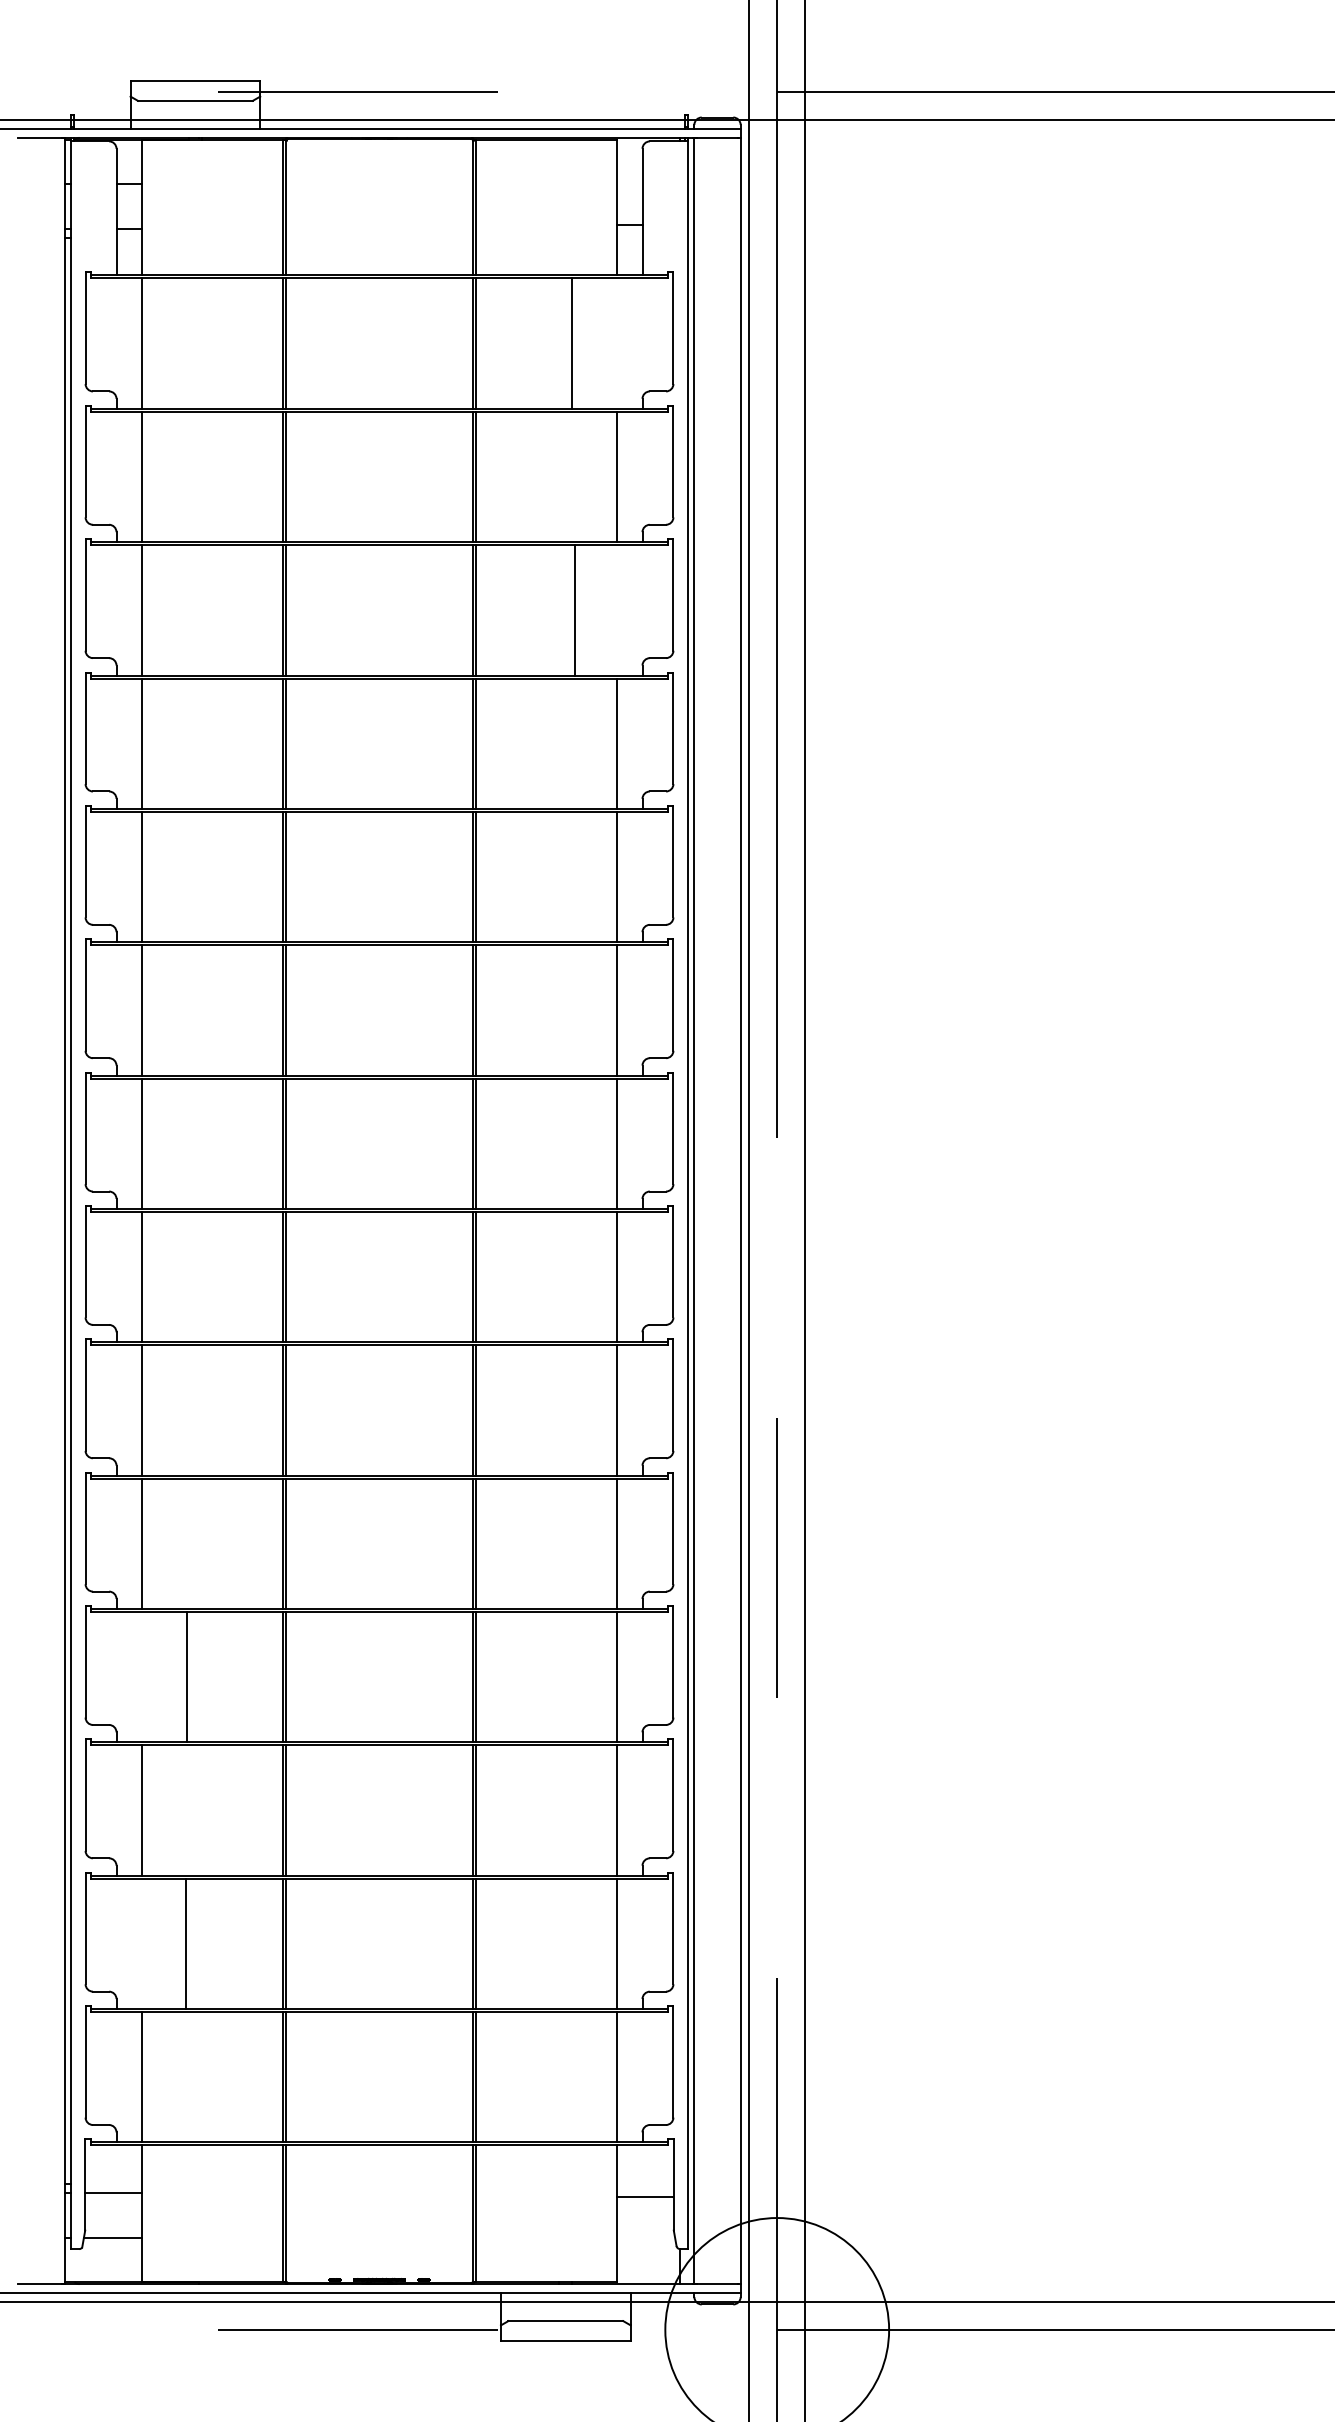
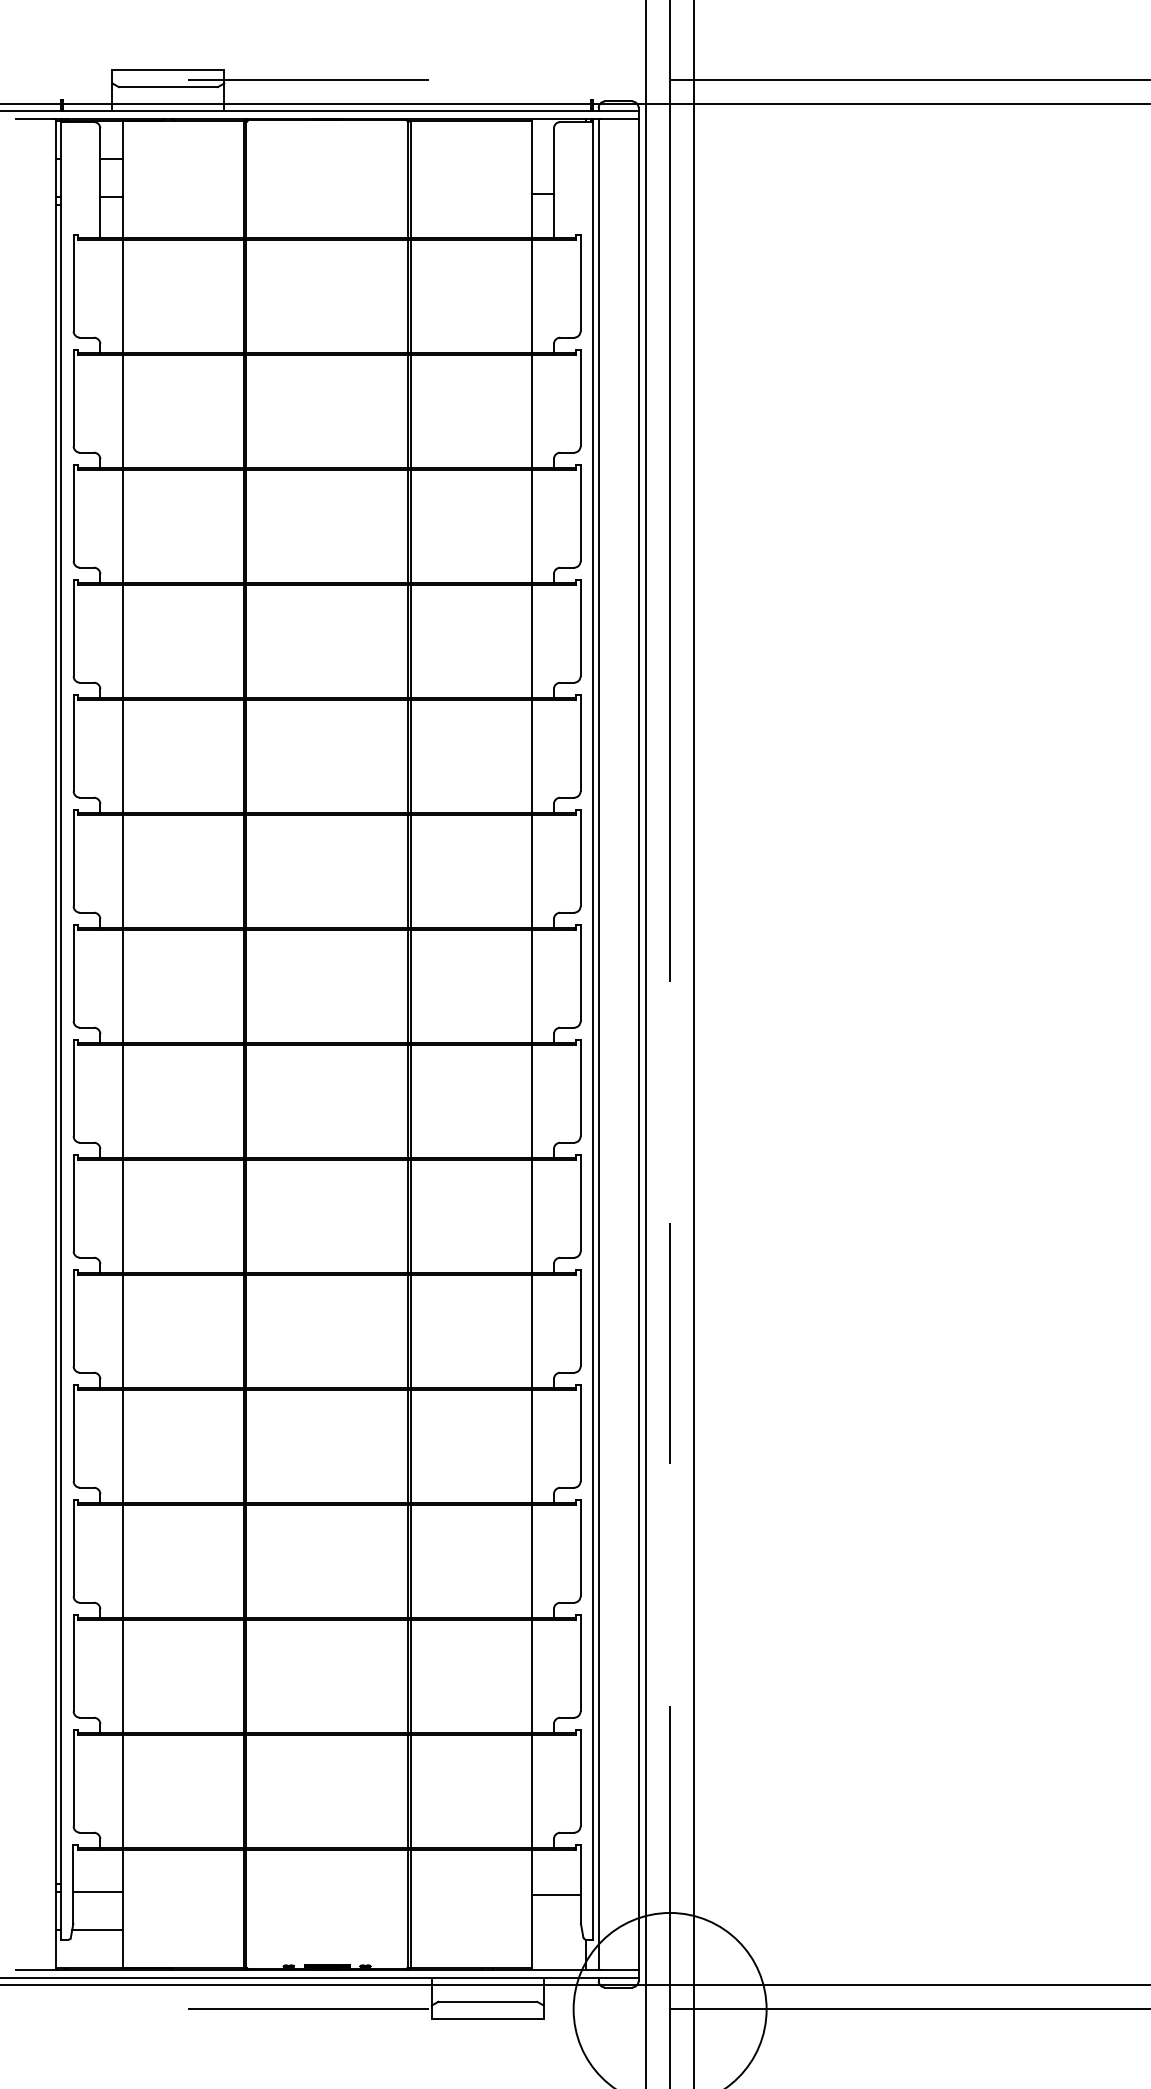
line: (571, 343) -> (531, 296), moved
line: (574, 610) -> (531, 526), moved
line: (187, 1676) -> (122, 1445), moved
line: (186, 1943) -> (122, 1676), moved

